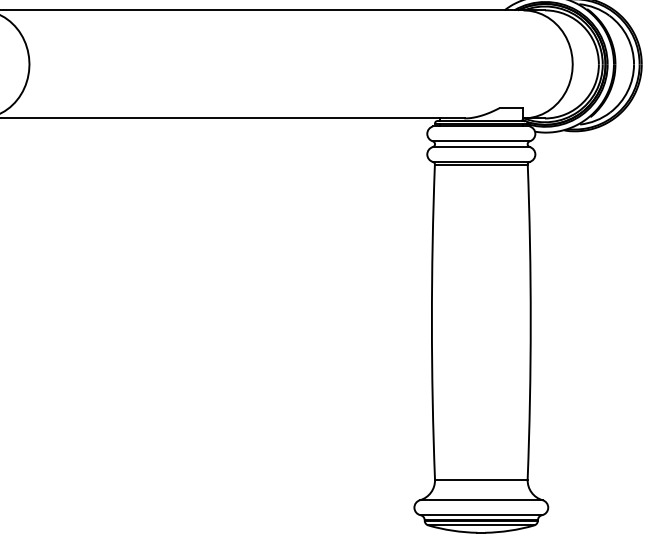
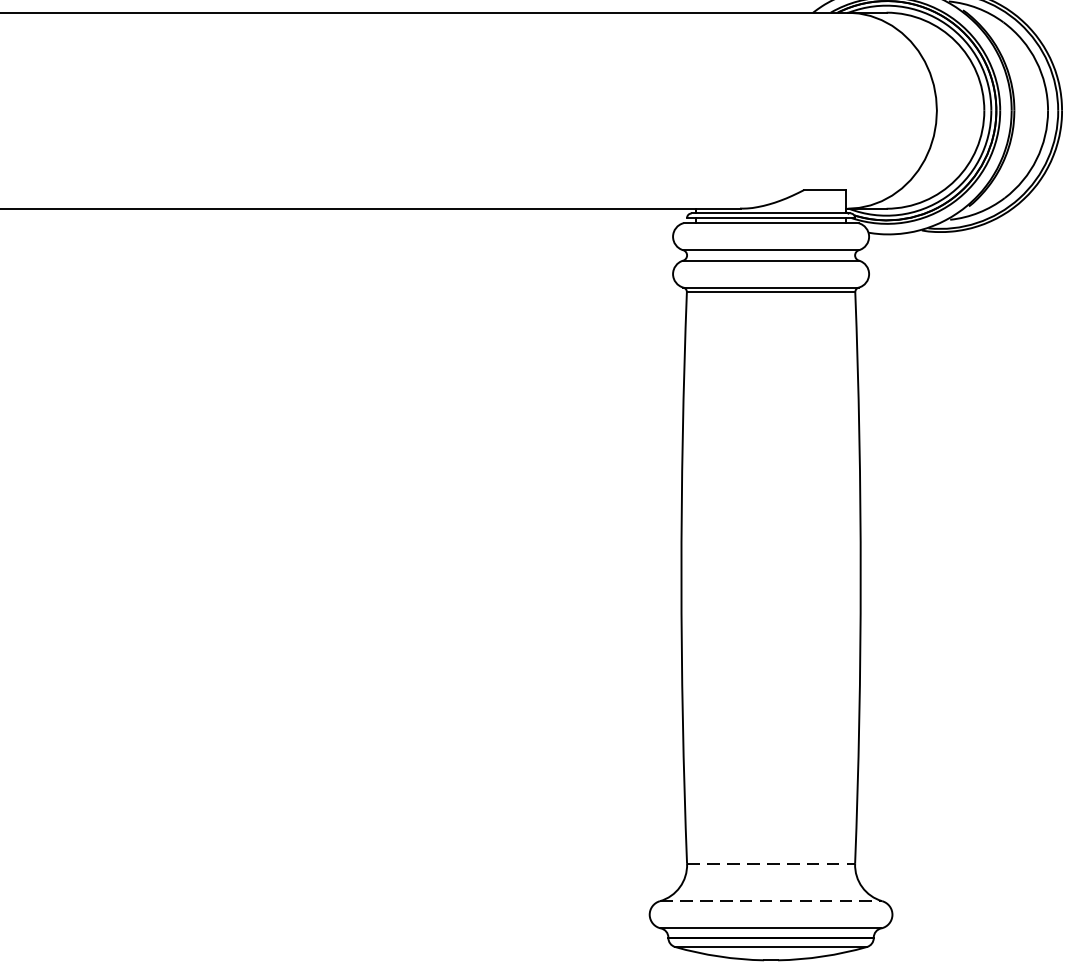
line: (481, 479) -> (771, 863), solid -> dashed
line: (481, 500) -> (771, 901), solid -> dashed

